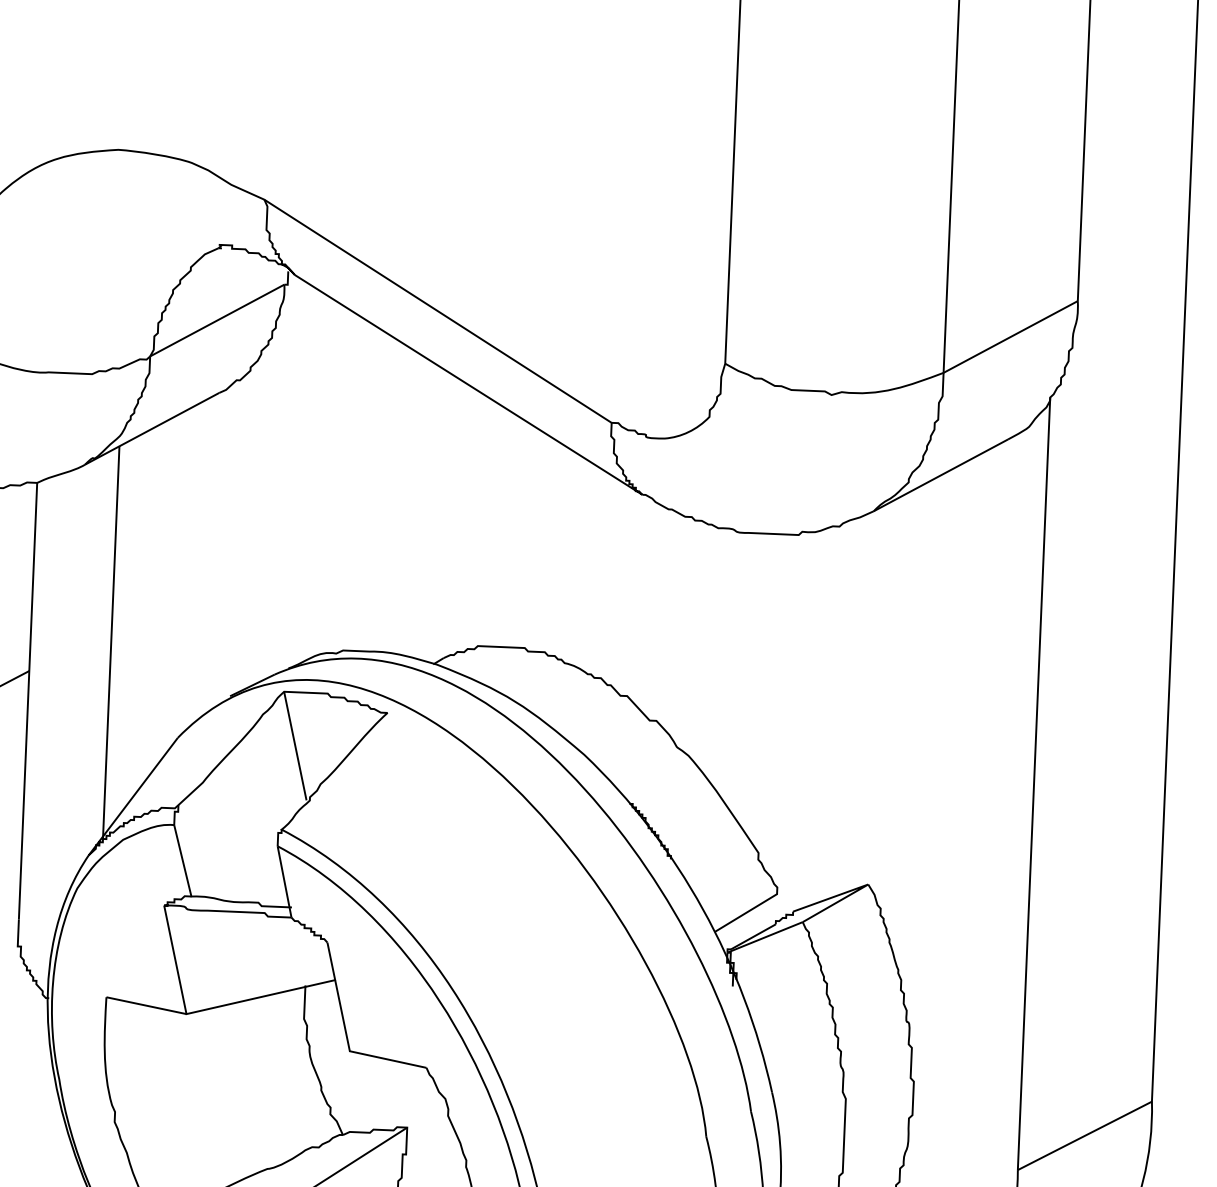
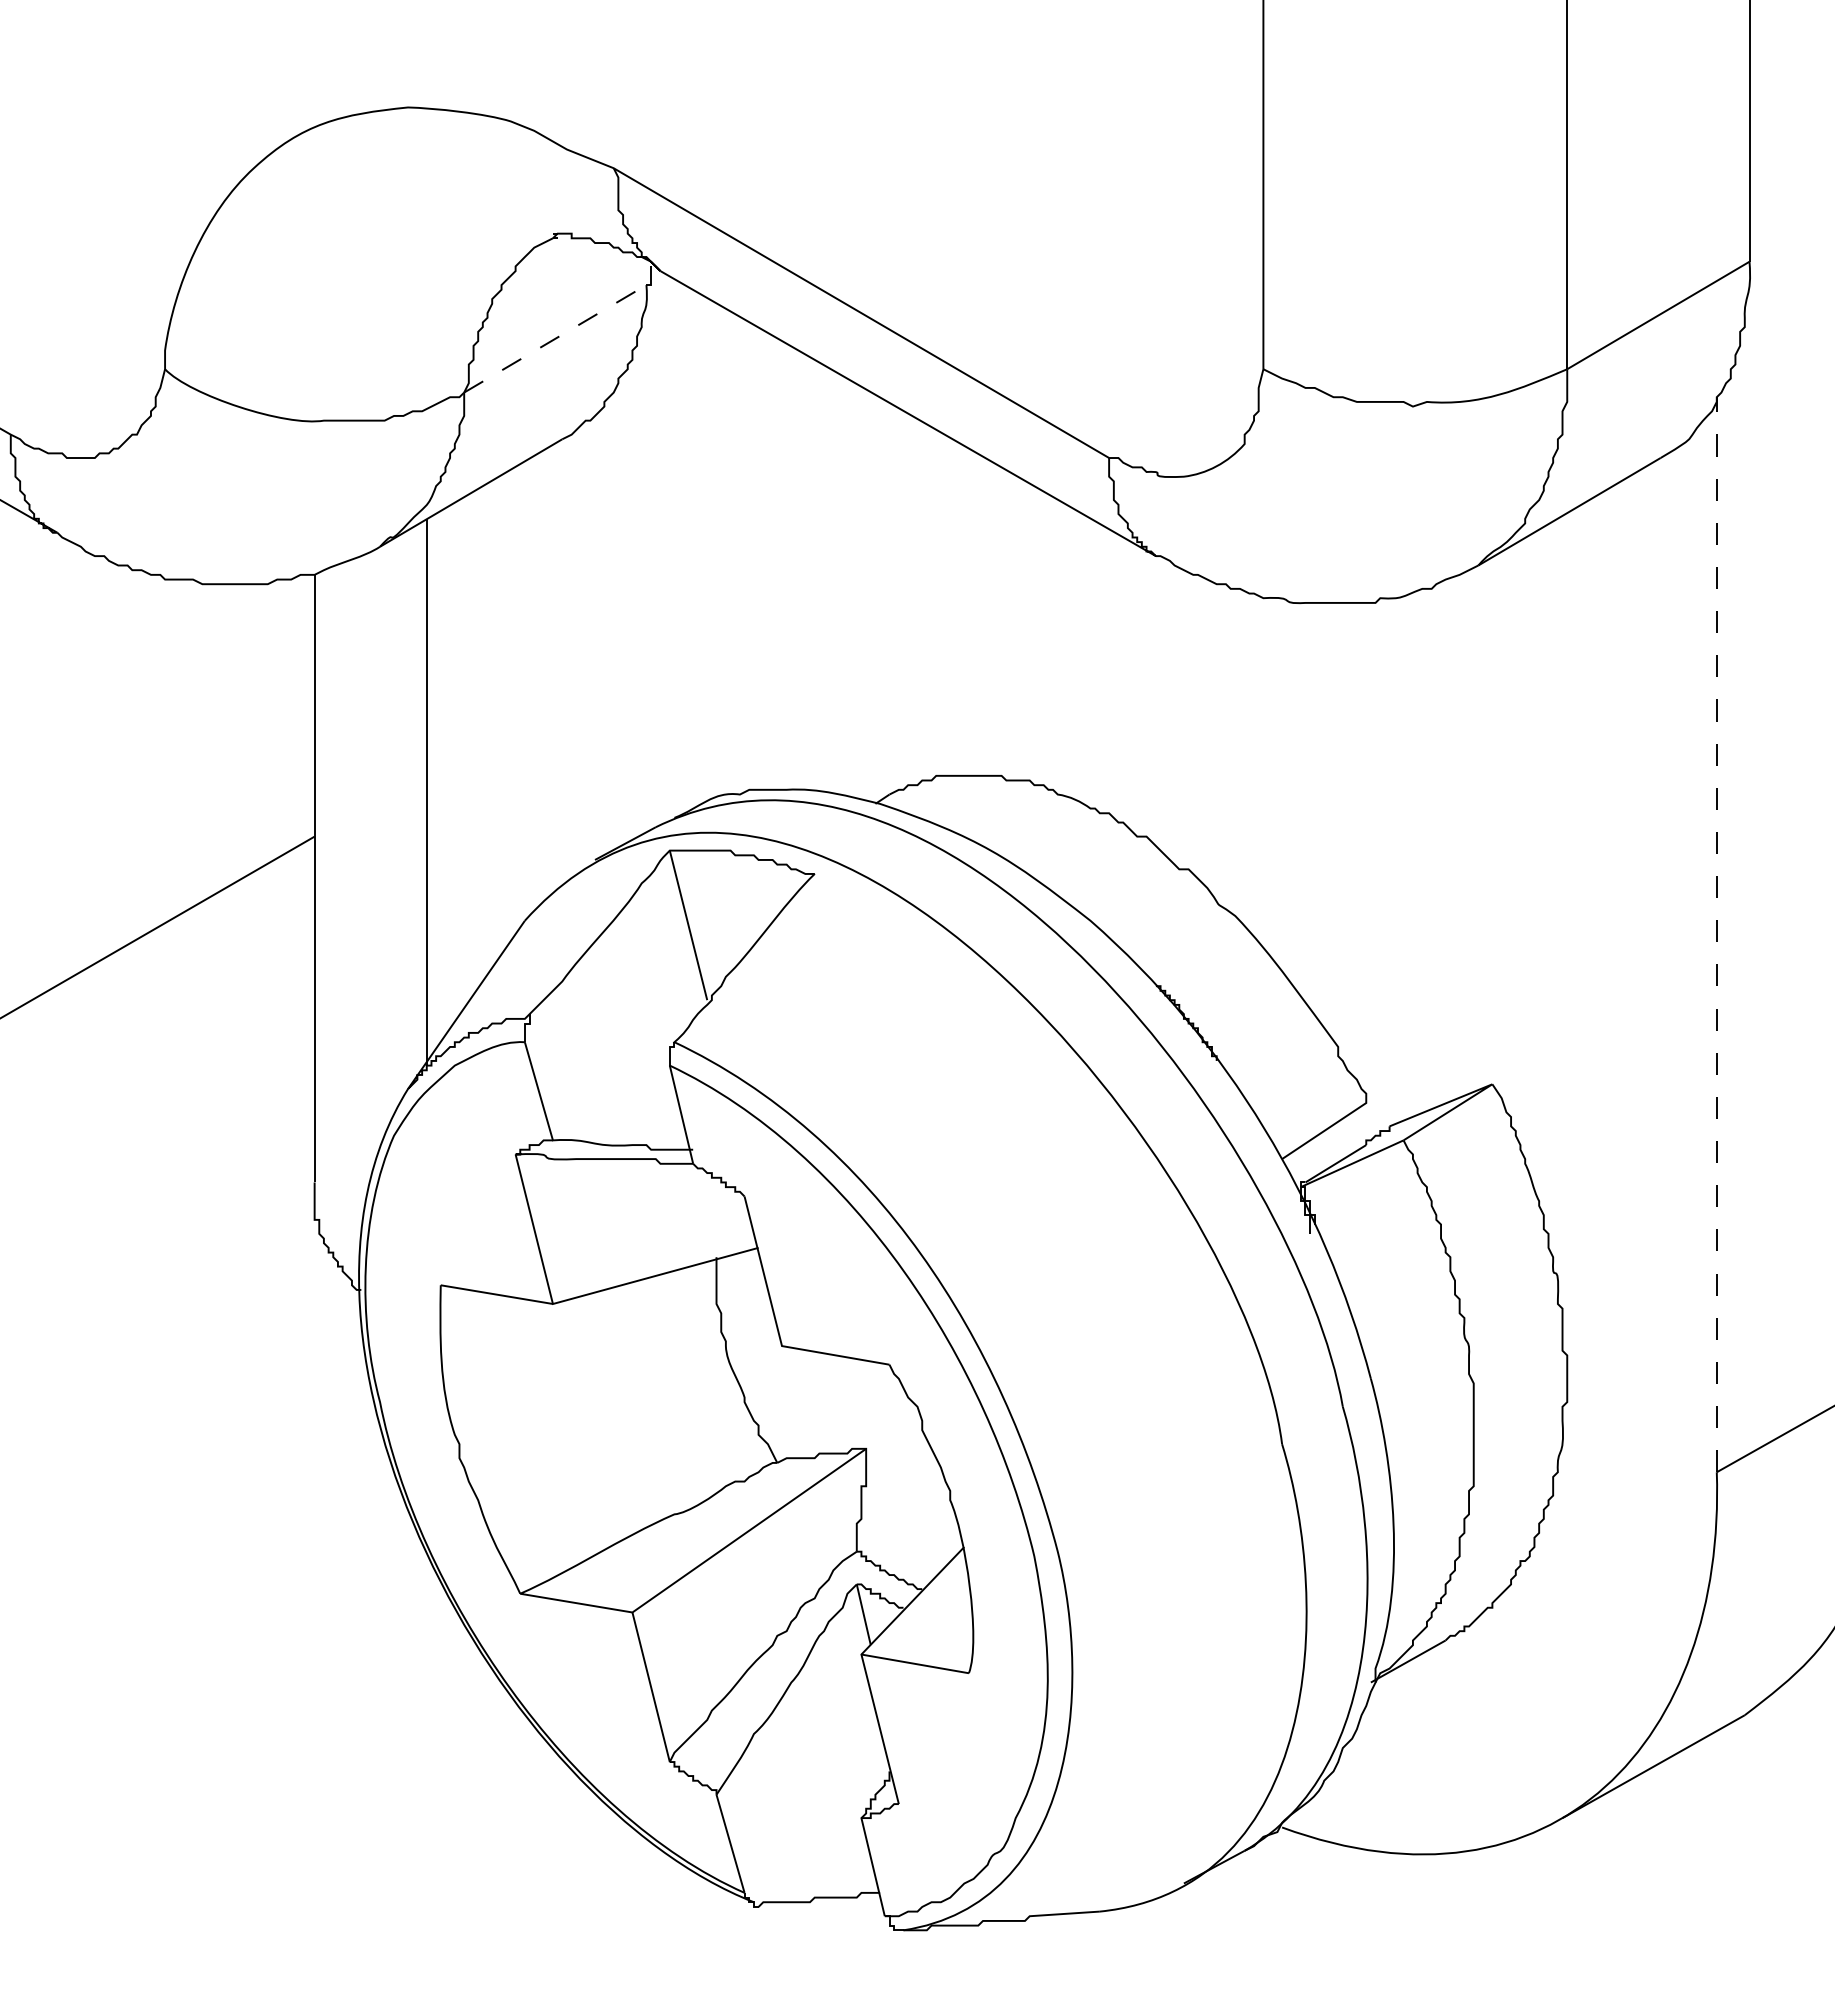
line: (217, 320) -> (555, 338), solid -> dashed
line: (1033, 783) -> (1716, 934), solid -> dashed

